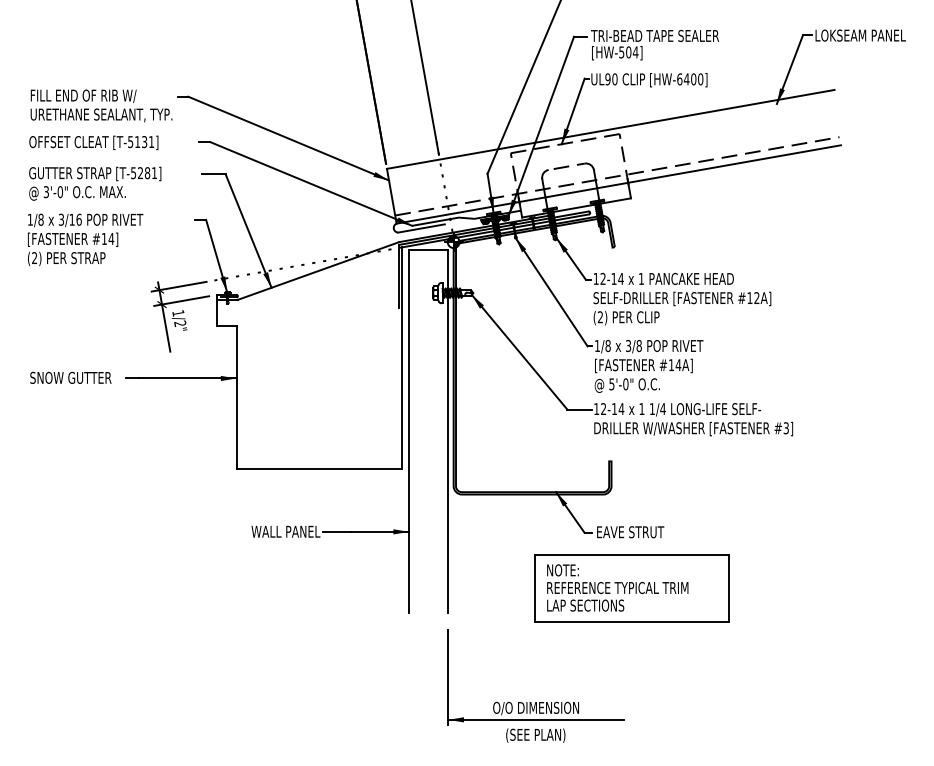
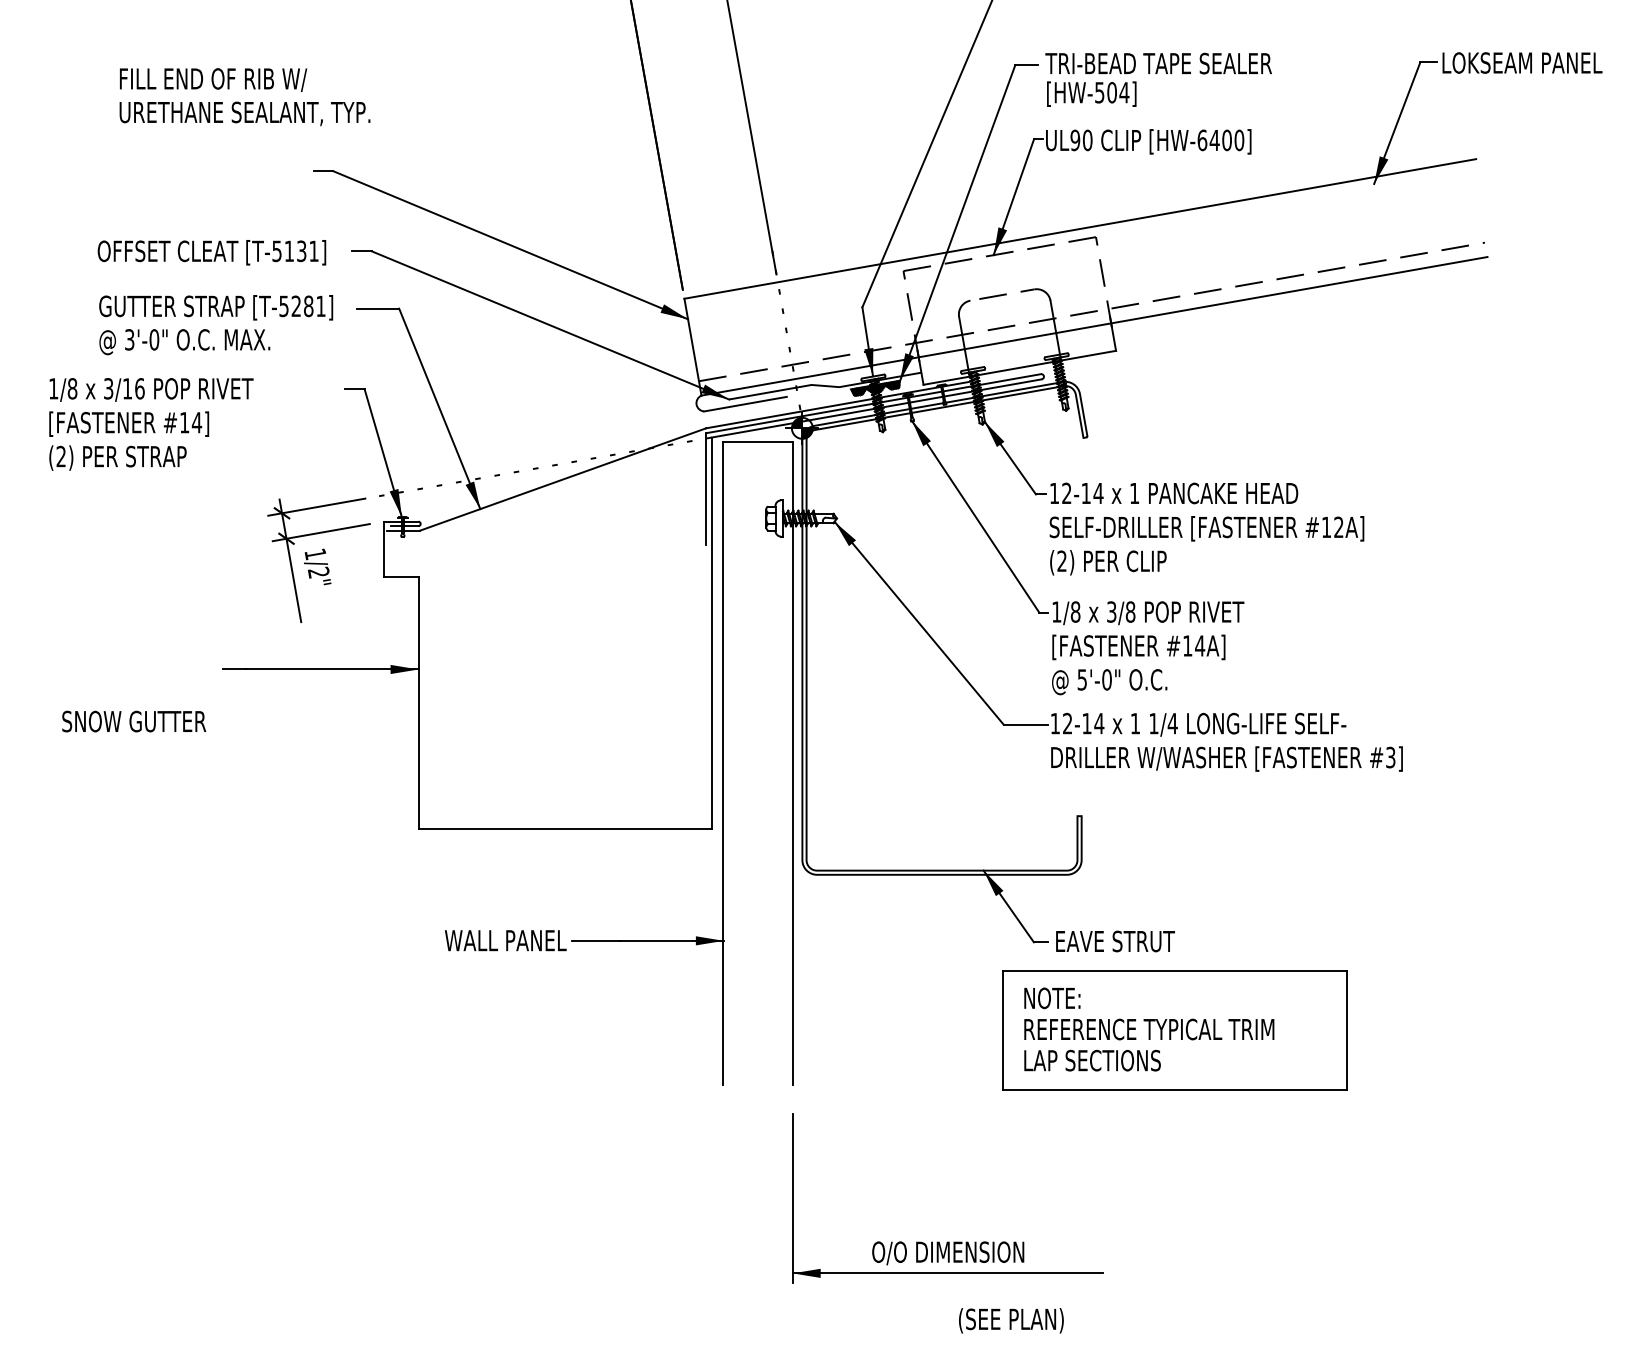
text: (101, 105) -> (244, 96), moved
text: (93, 142) -> (211, 252), moved
text: (95, 183) -> (216, 324), moved
text: (70, 377) -> (133, 720), moved
part: (631, 588) -> (1173, 1030), moved
text: (535, 735) -> (1010, 1320), moved

